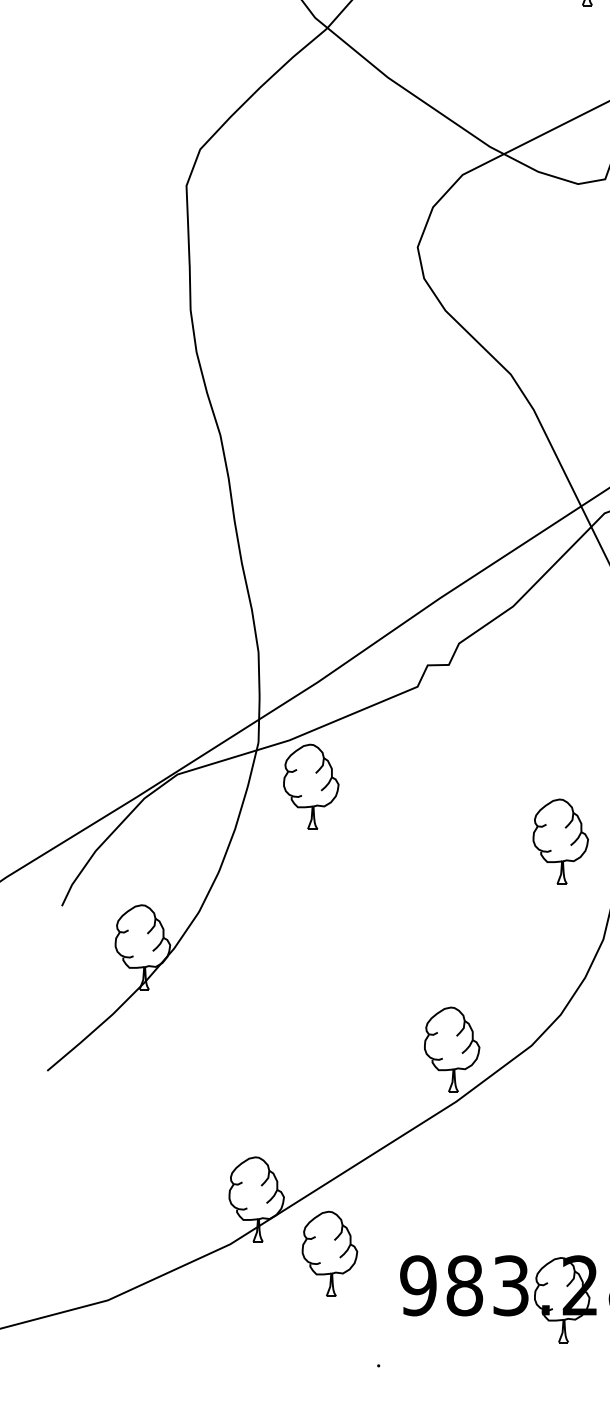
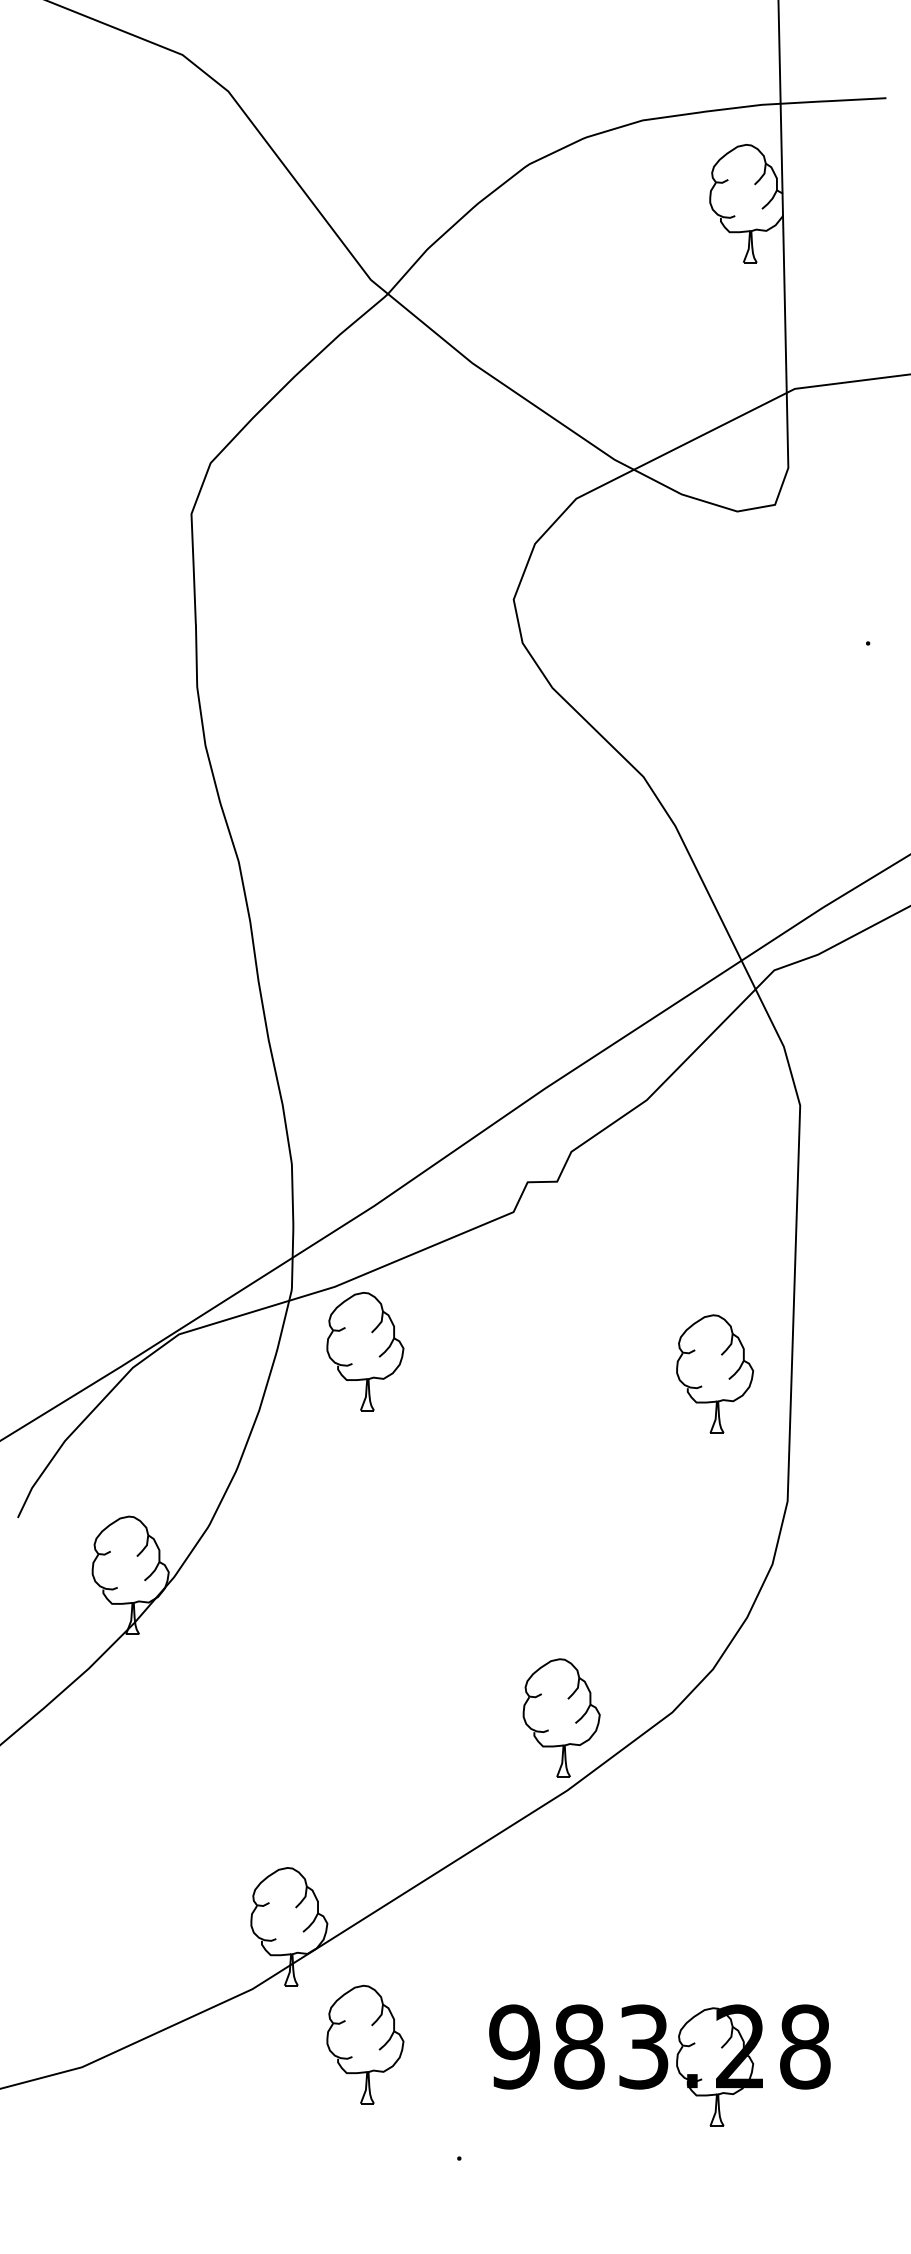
part: (561, 841) -> (715, 1373), moved
part: (330, 1253) -> (365, 2044), moved

